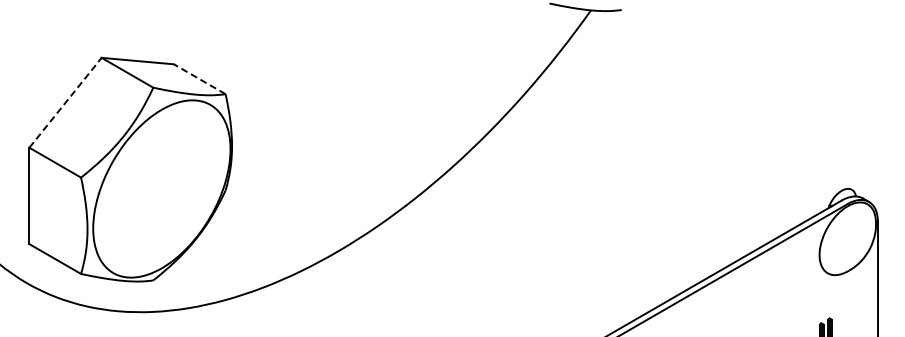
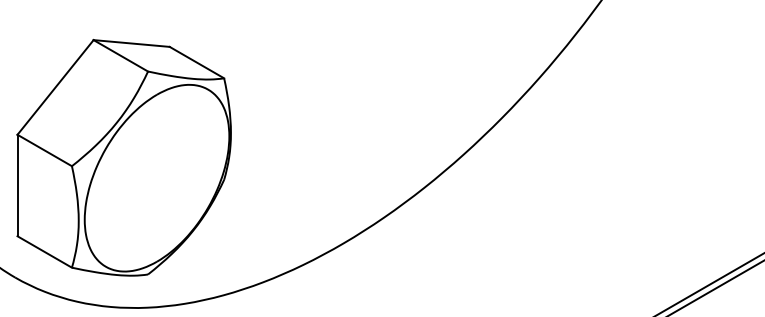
line: (199, 79) -> (196, 62), dashed -> solid
line: (65, 102) -> (55, 87), dashed -> solid

